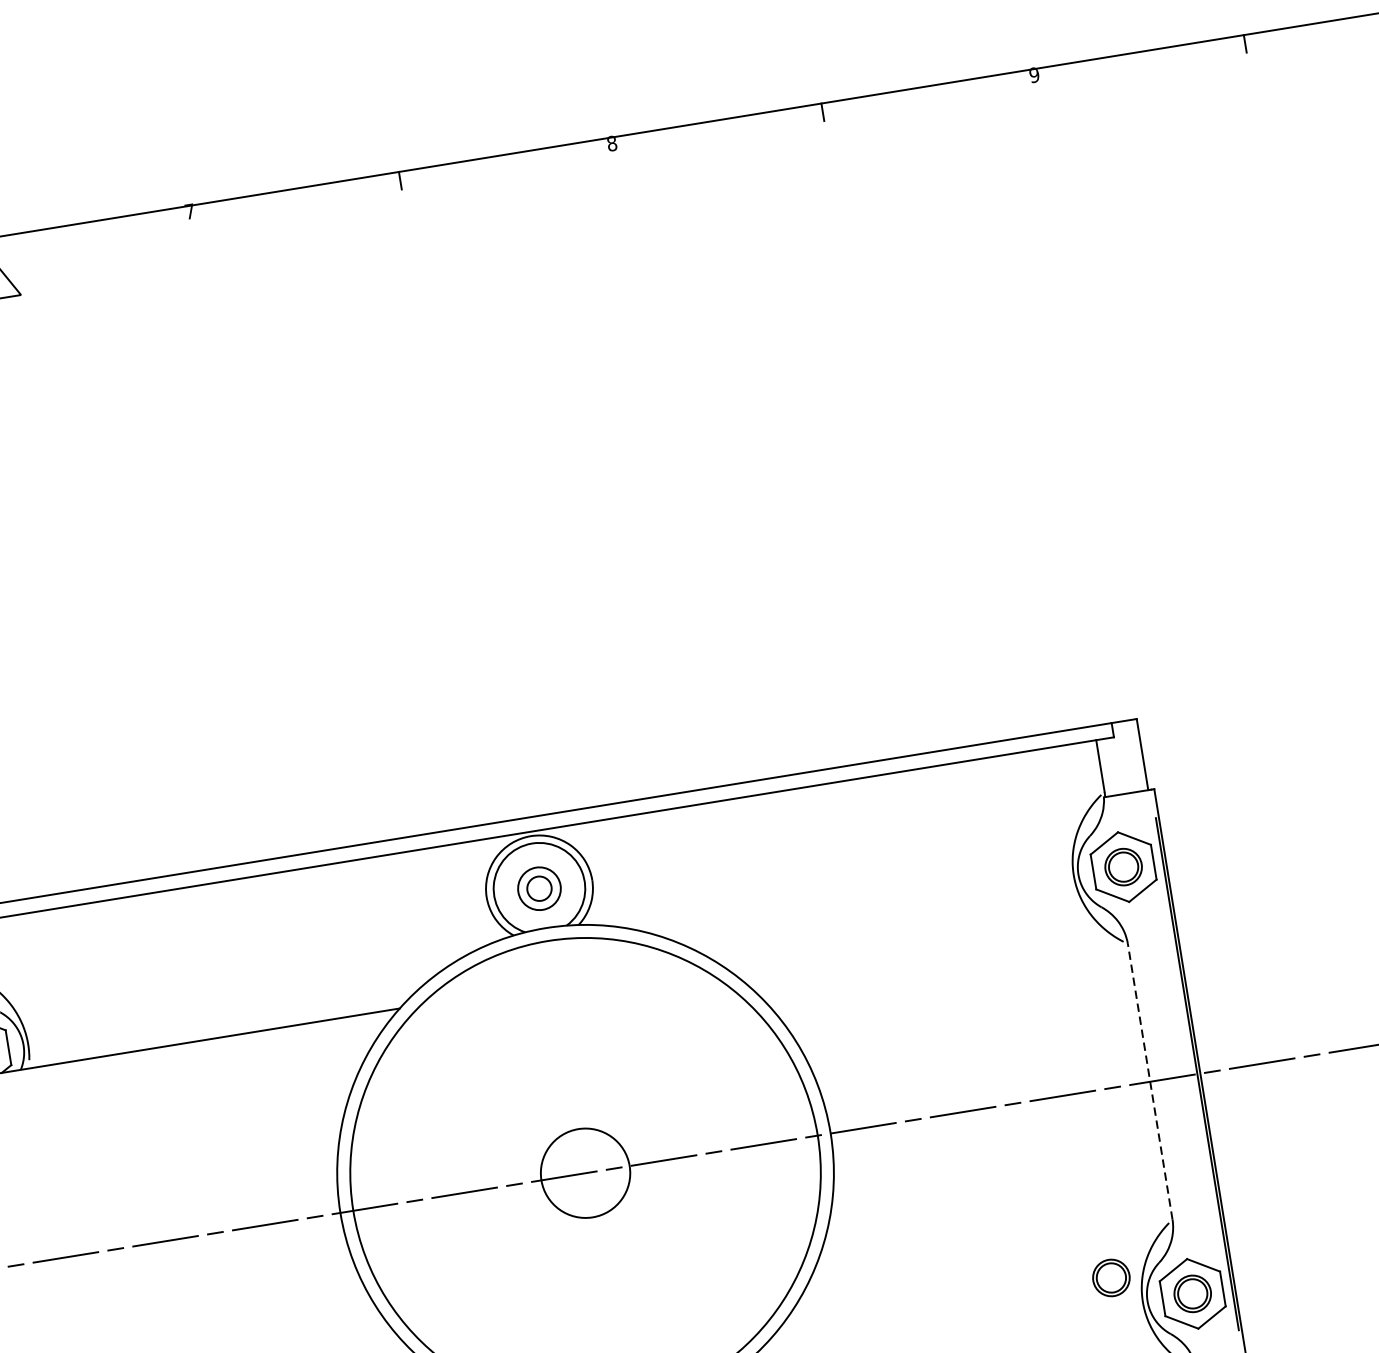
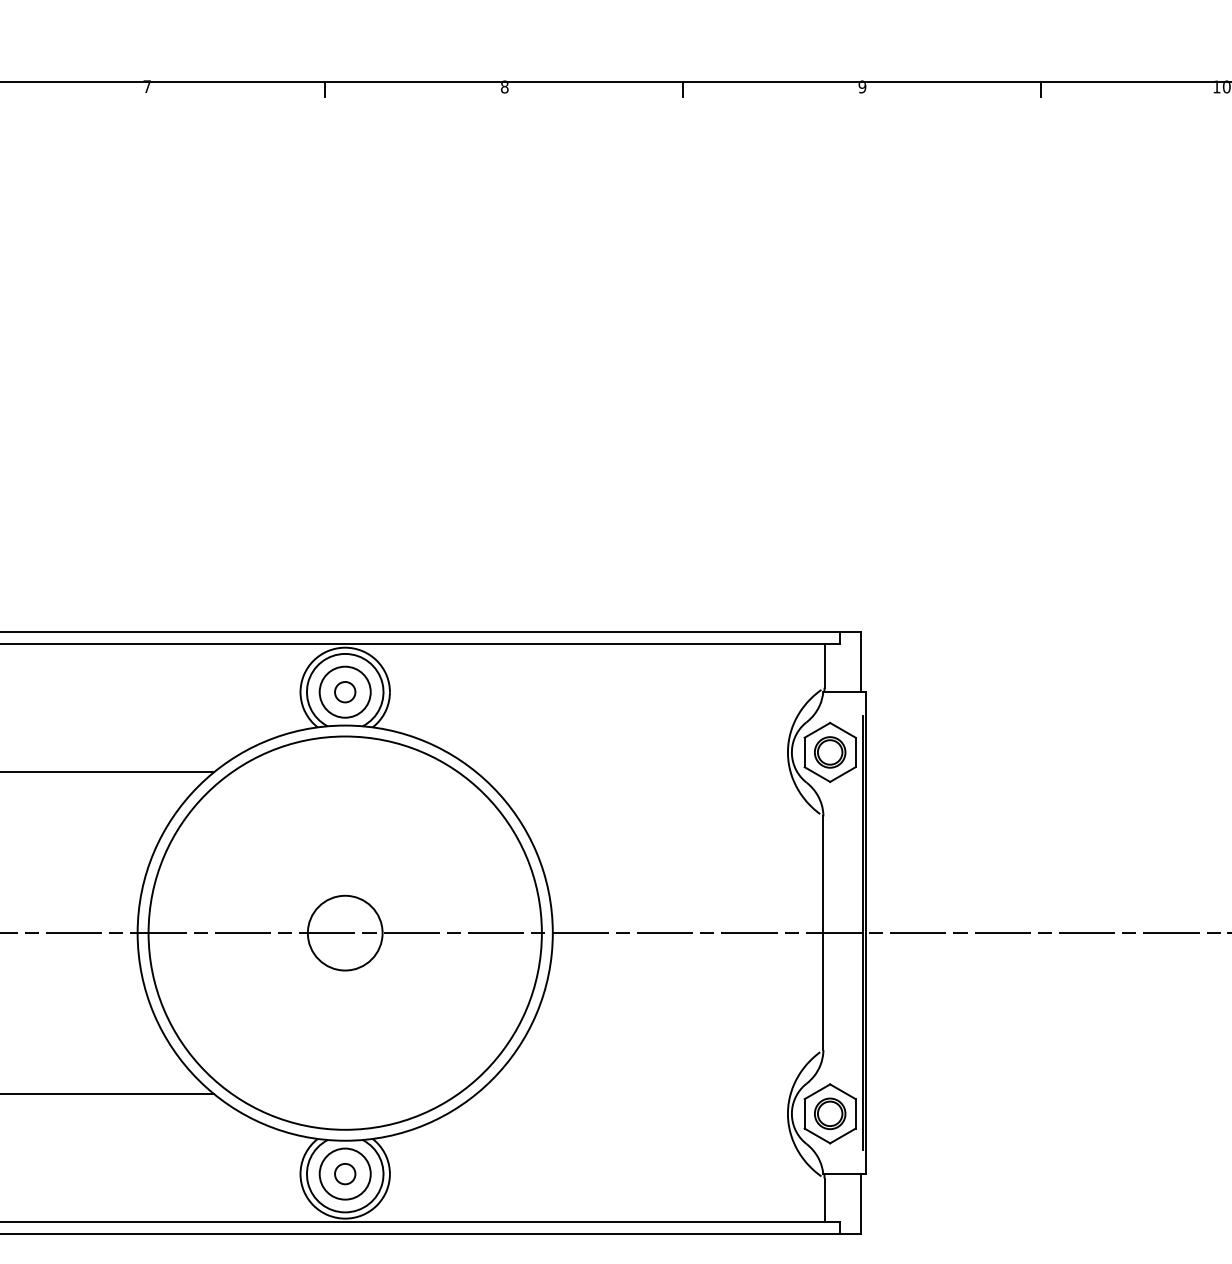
circle: (538, 888) -> (344, 691), size x1.43
line: (1150, 1082) -> (823, 933), dashed -> solid
part: (1111, 1277) -> (765, 1089), removed

